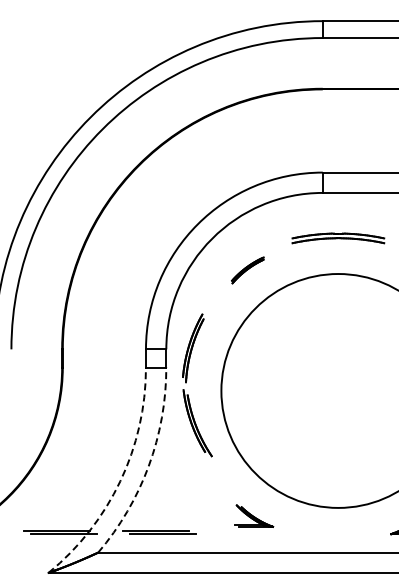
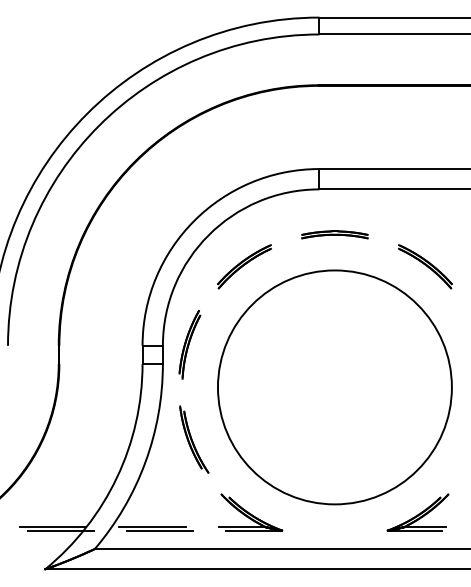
part: (337, 238) -> (334, 234), size x0.71
part: (247, 270) -> (244, 266), size x1.67
part: (197, 423) -> (194, 439), moved
arc: (148, 466) -> (145, 462), dashed -> solid
arc: (119, 481) -> (116, 477), dashed -> solid
part: (253, 516) -> (250, 512), size x1.67

